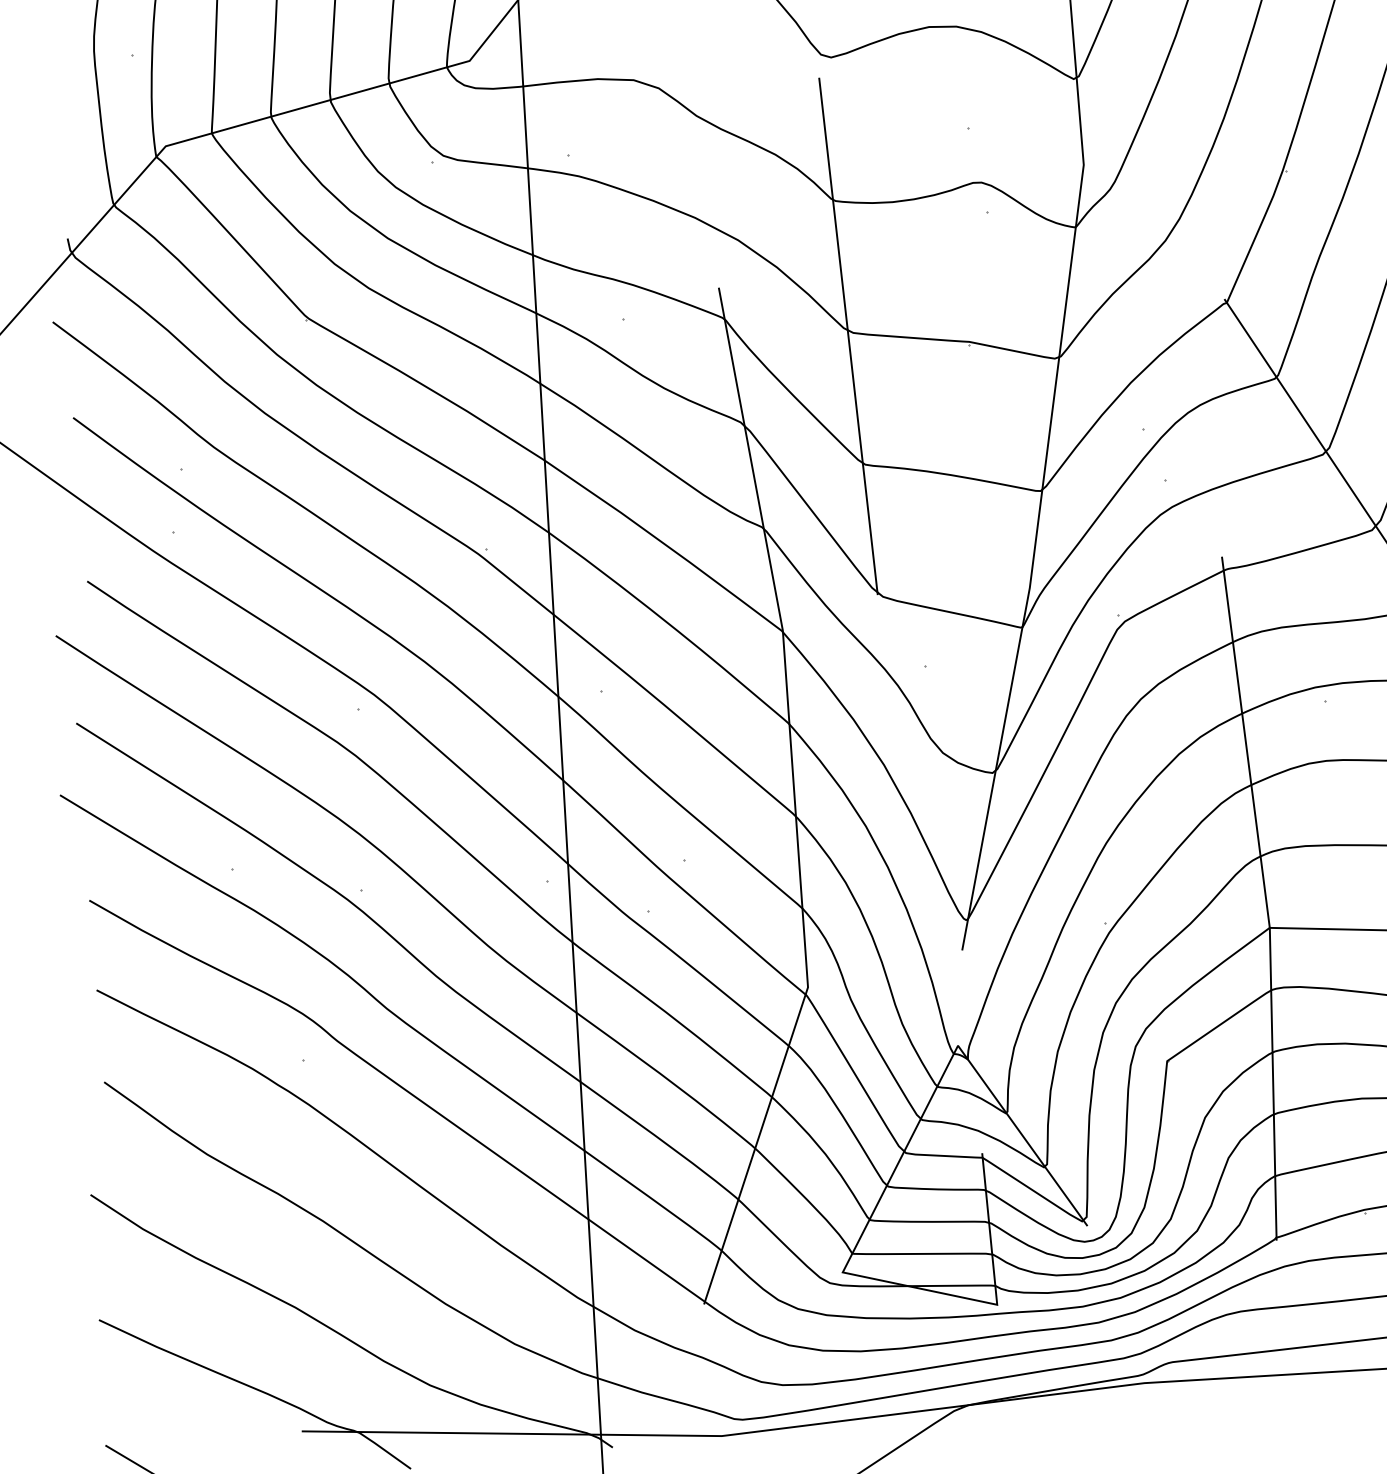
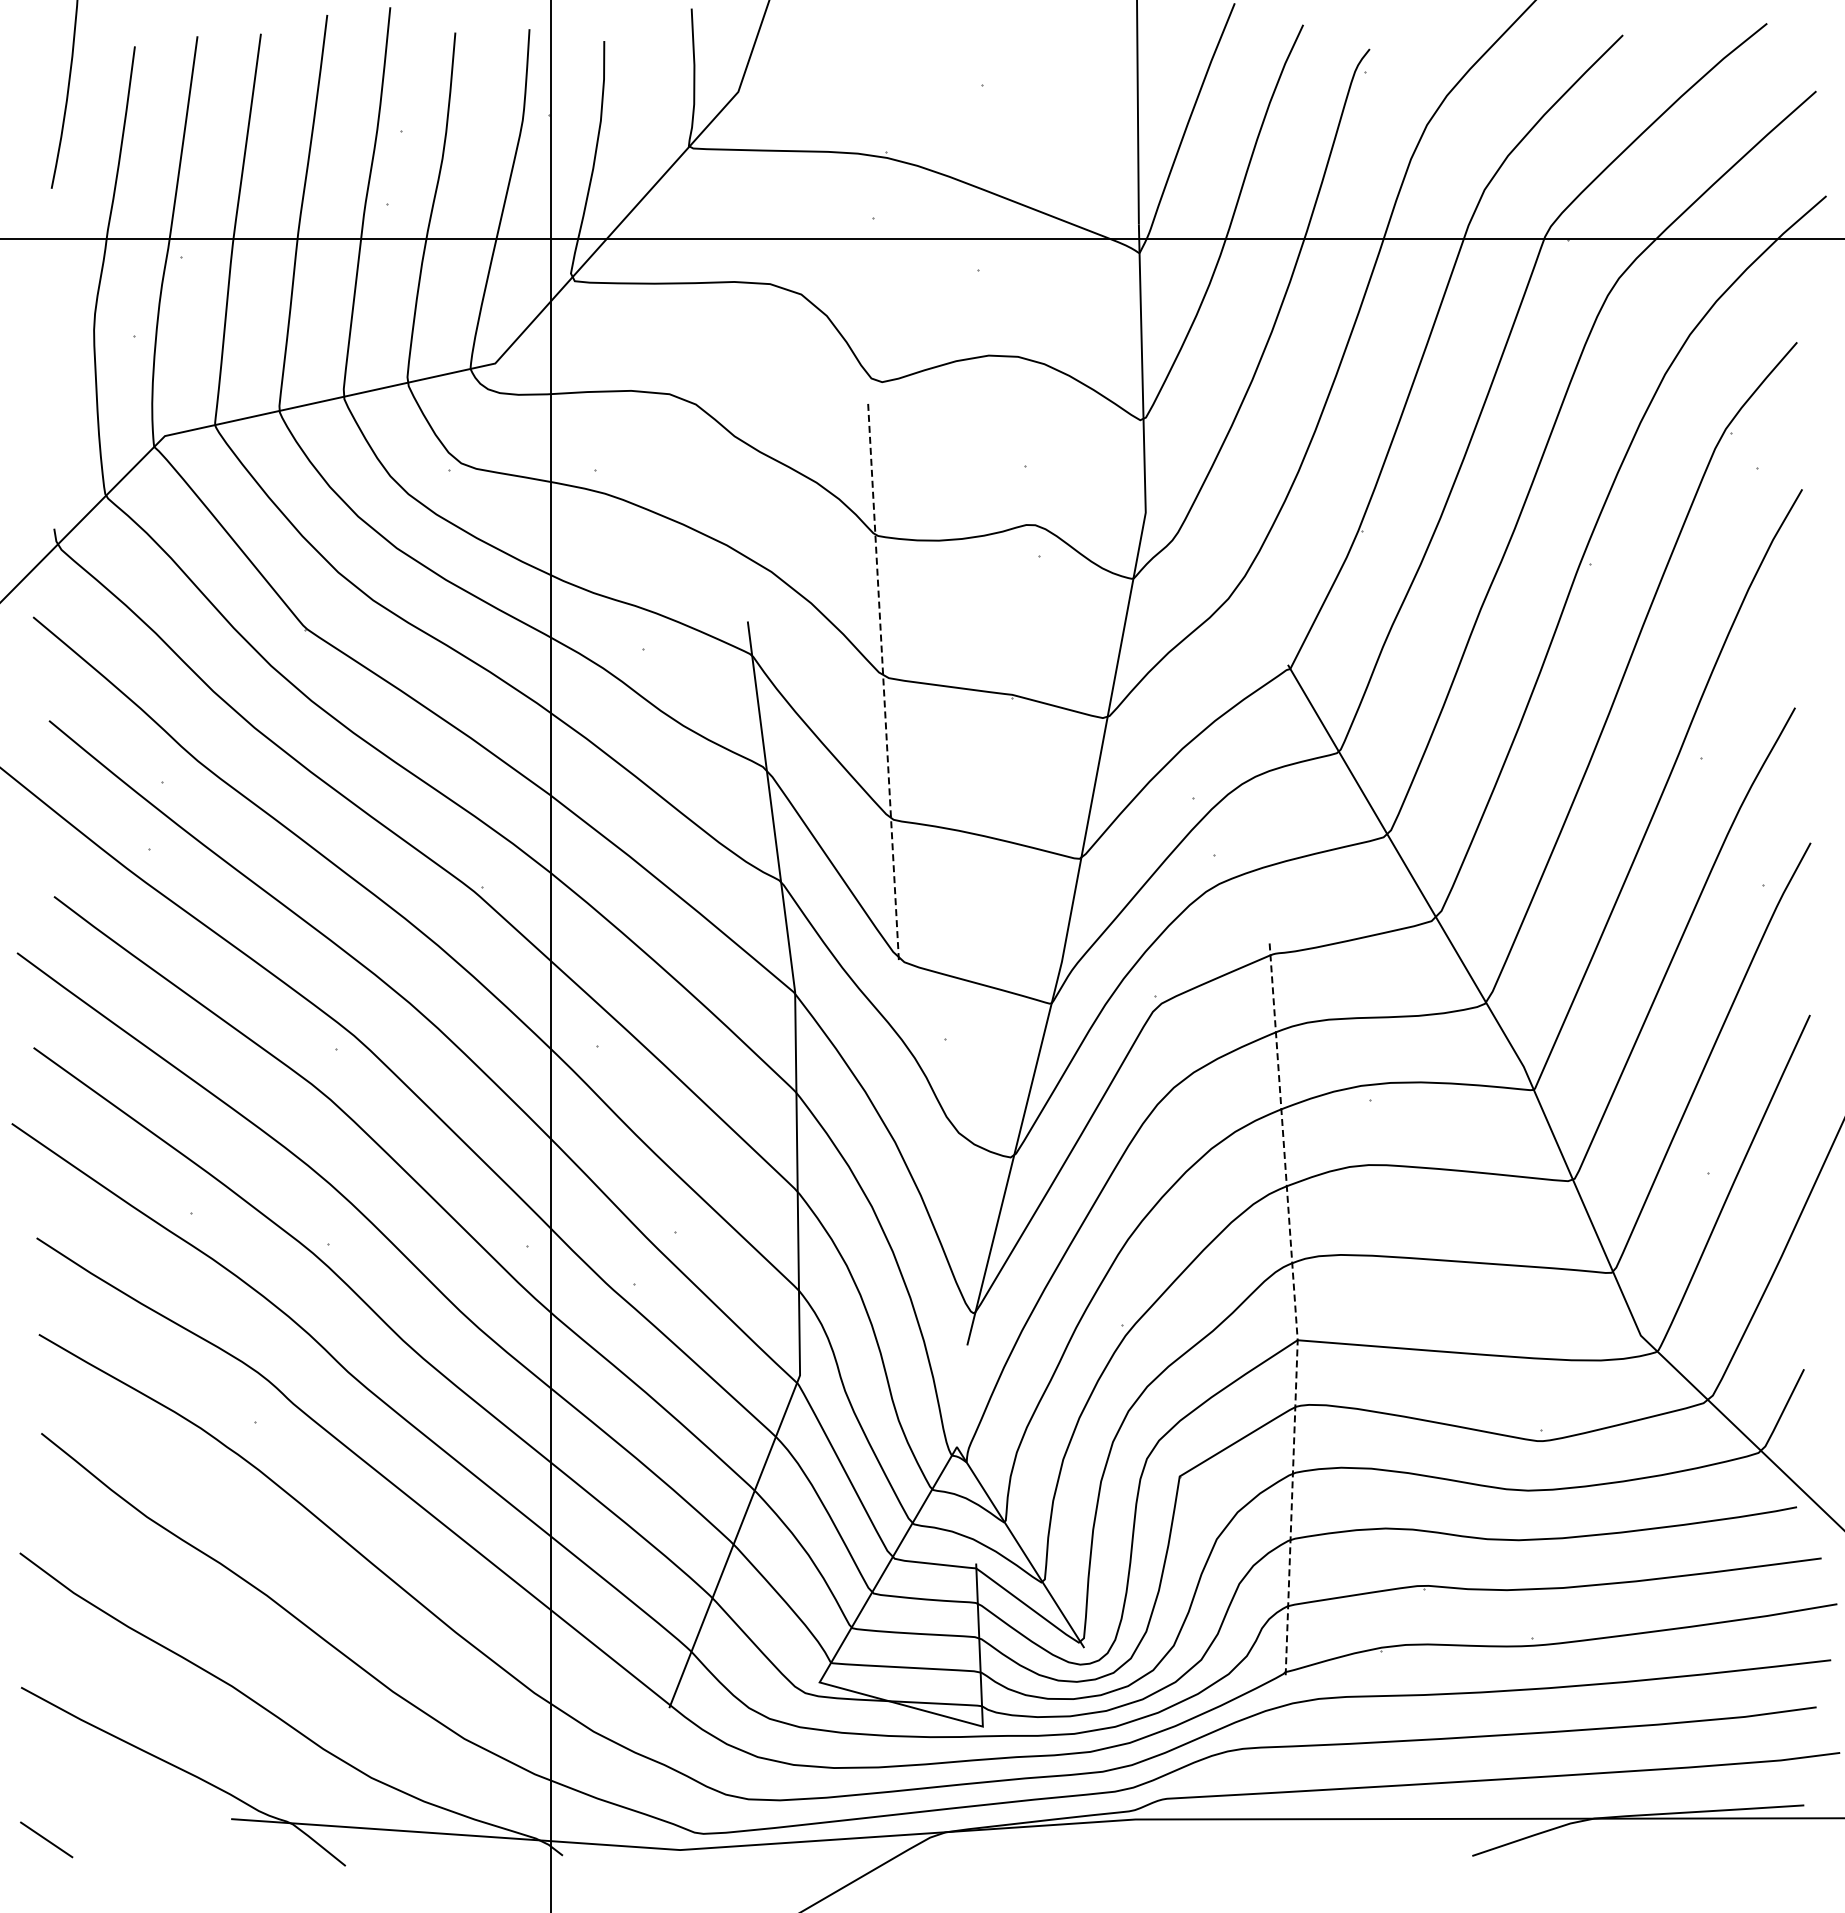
line: (848, 336) -> (883, 681), solid -> dashed
line: (1265, 897) -> (1295, 1307), solid -> dashed

